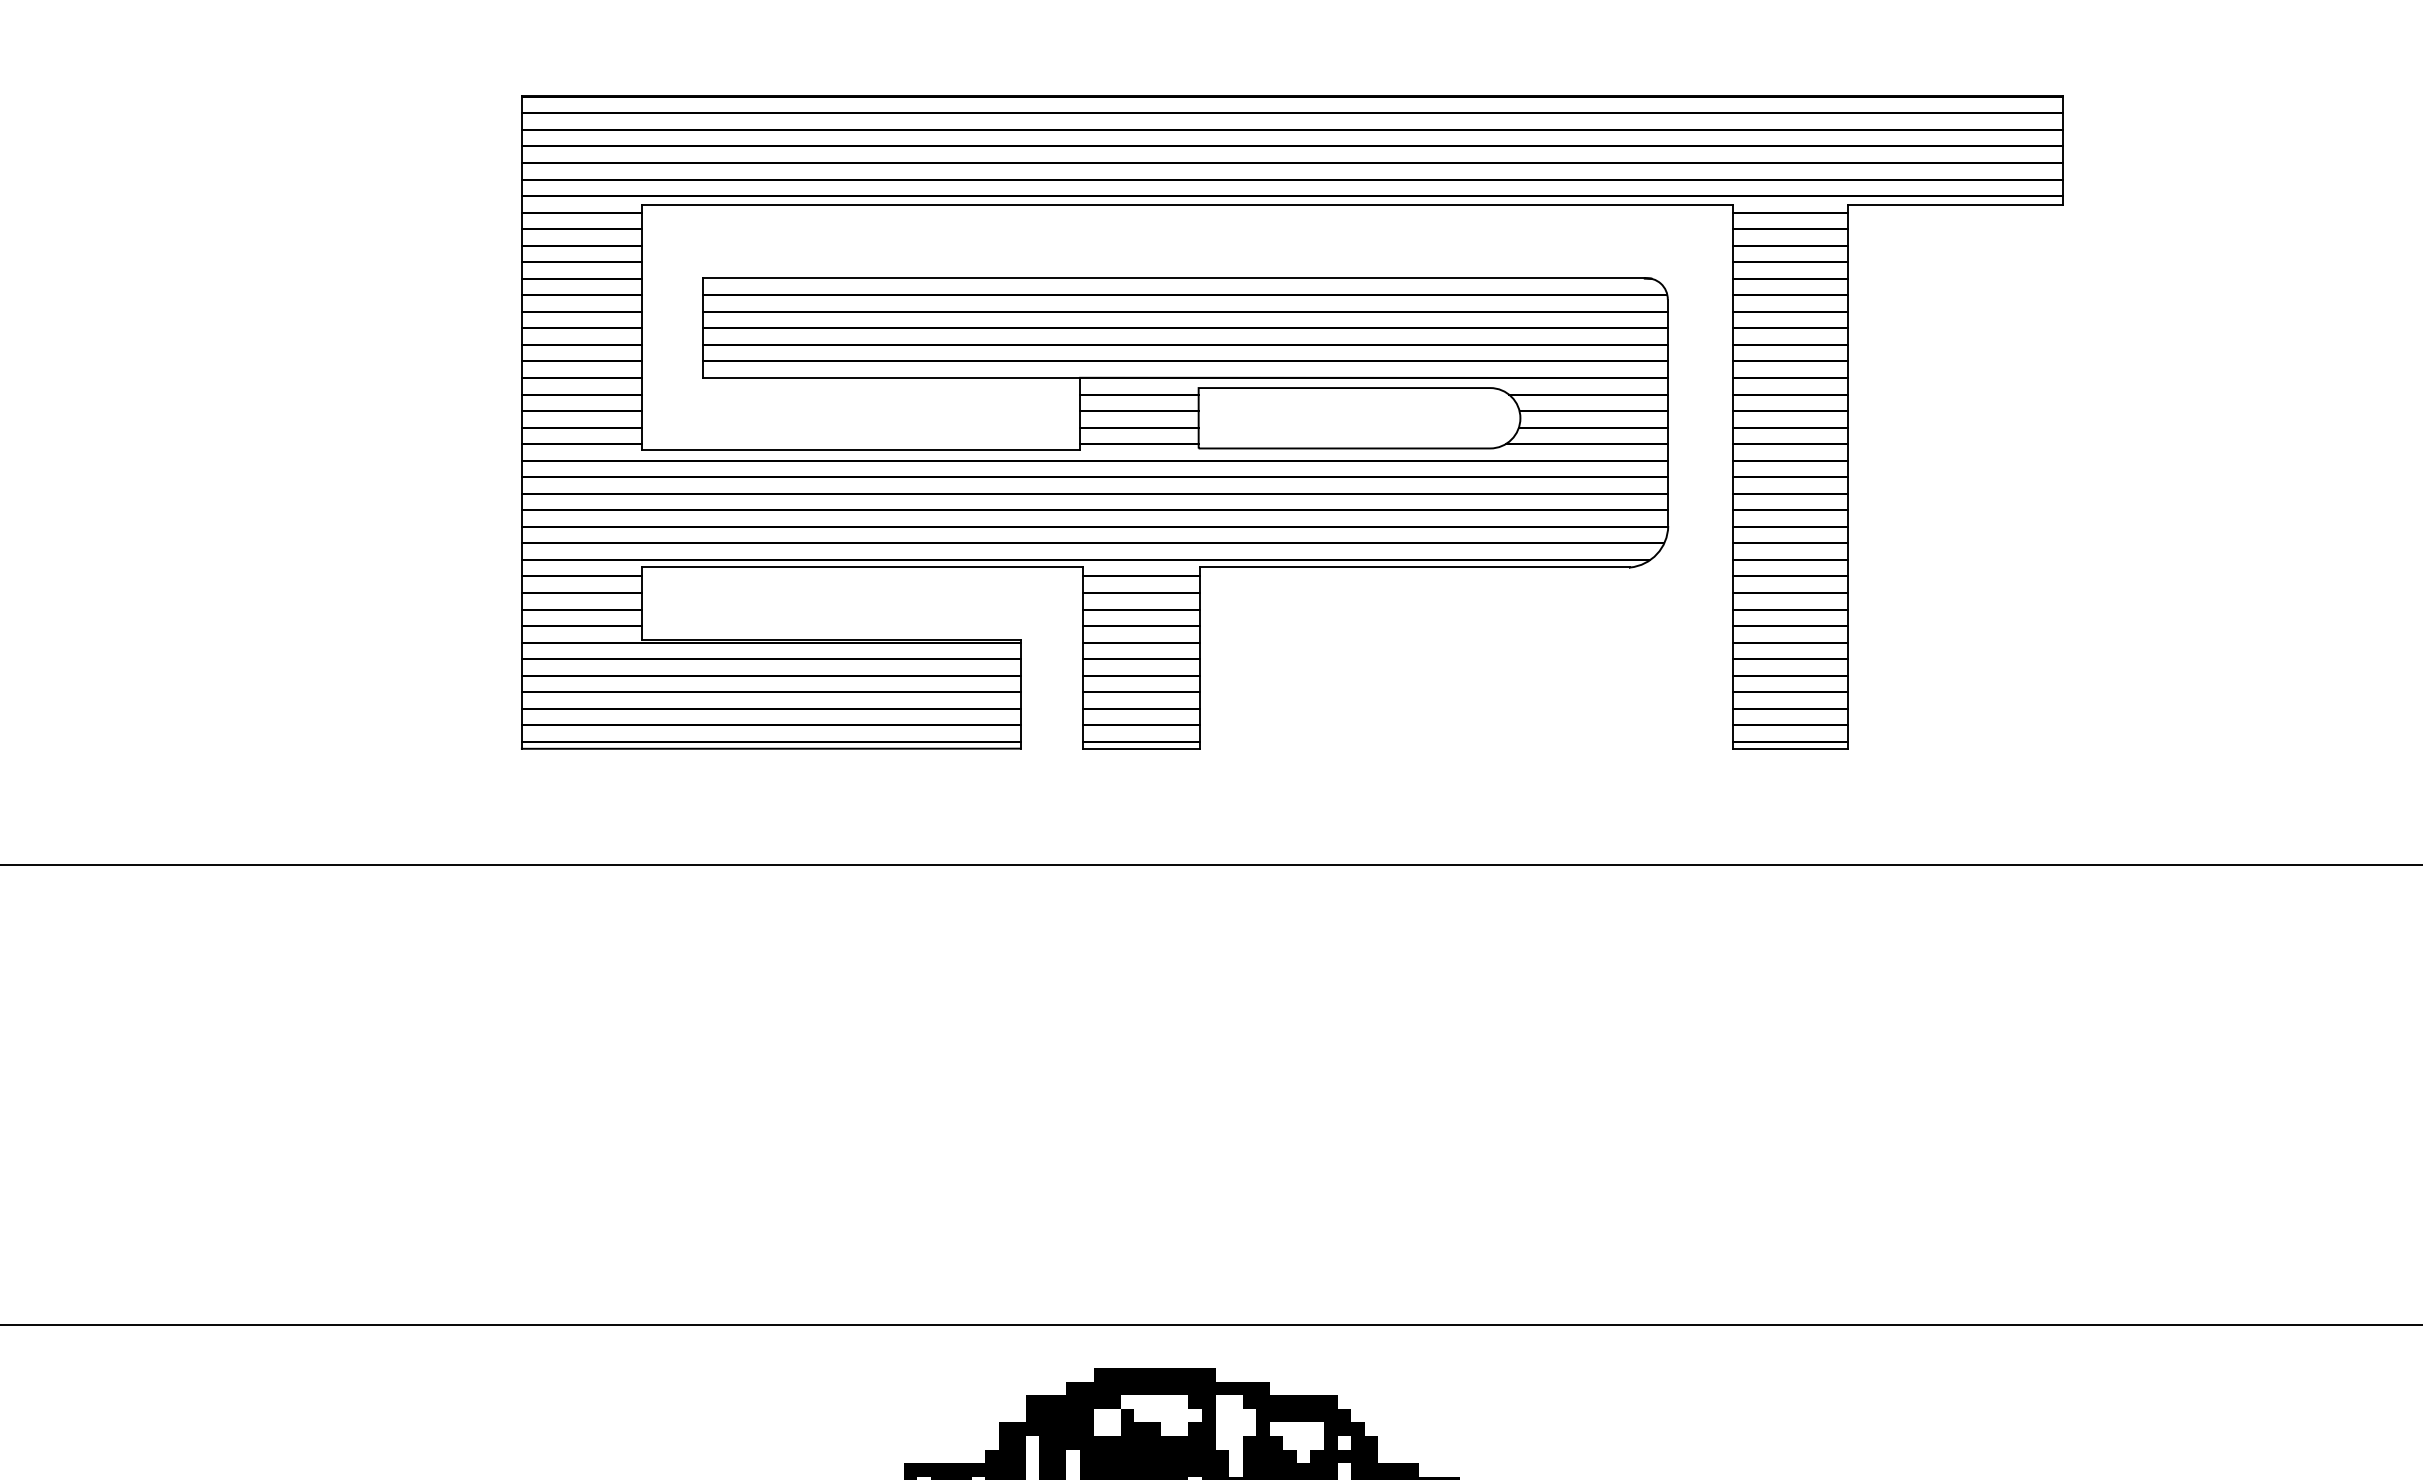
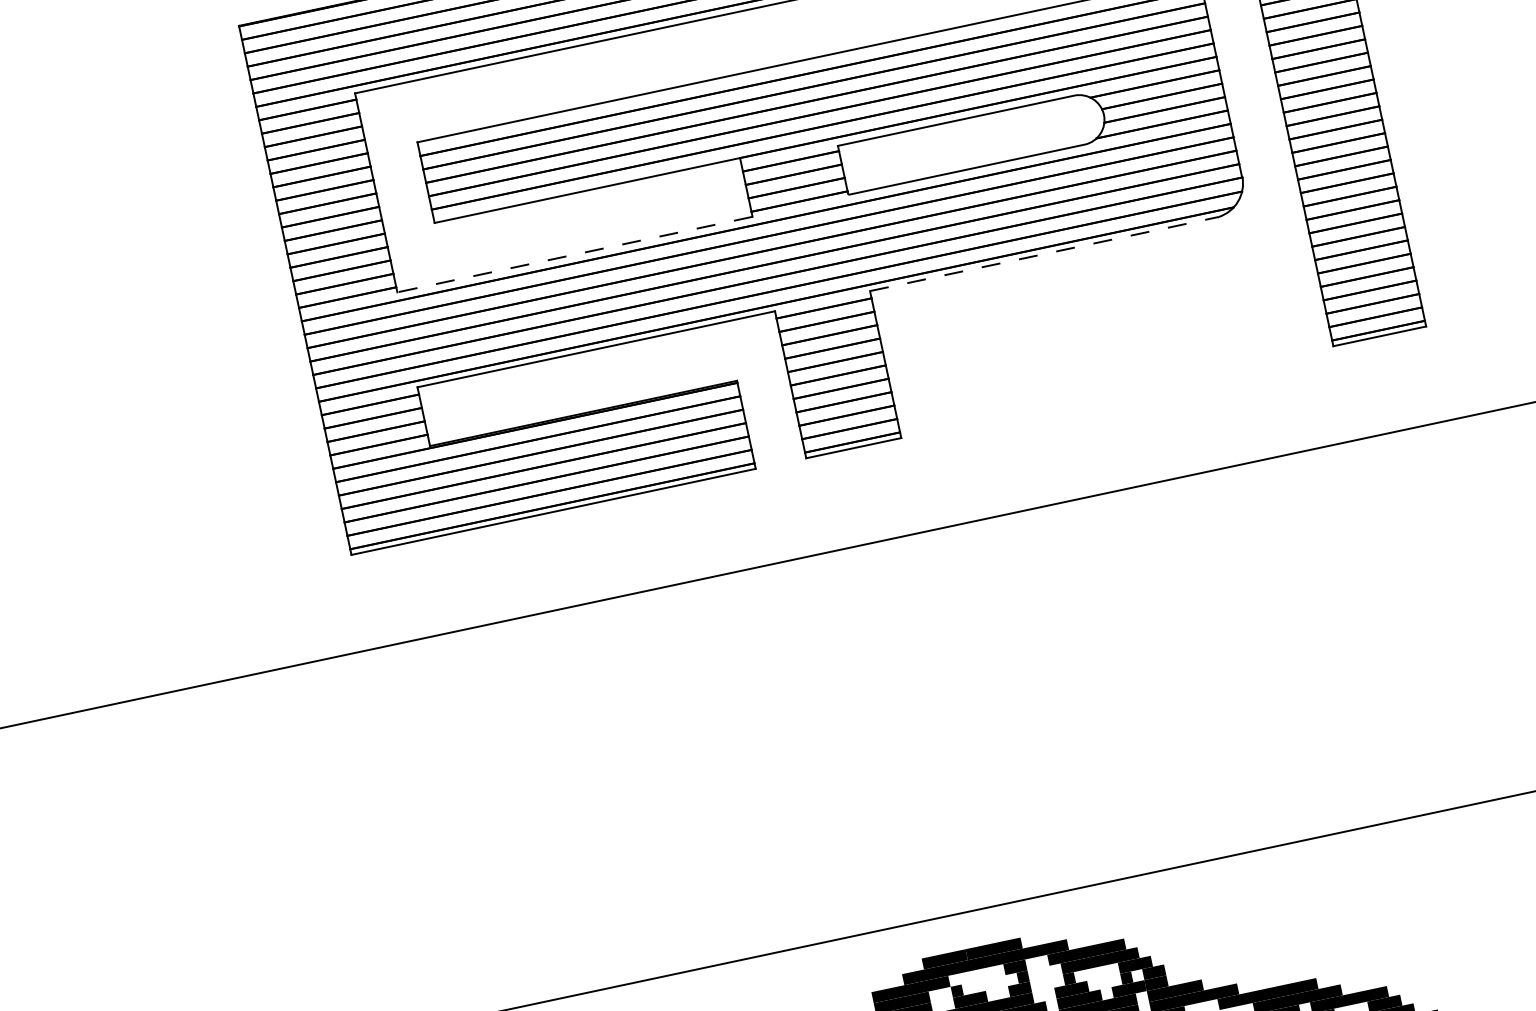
line: (860, 450) -> (574, 254), solid -> dashed
line: (1415, 567) -> (1044, 254), solid -> dashed

